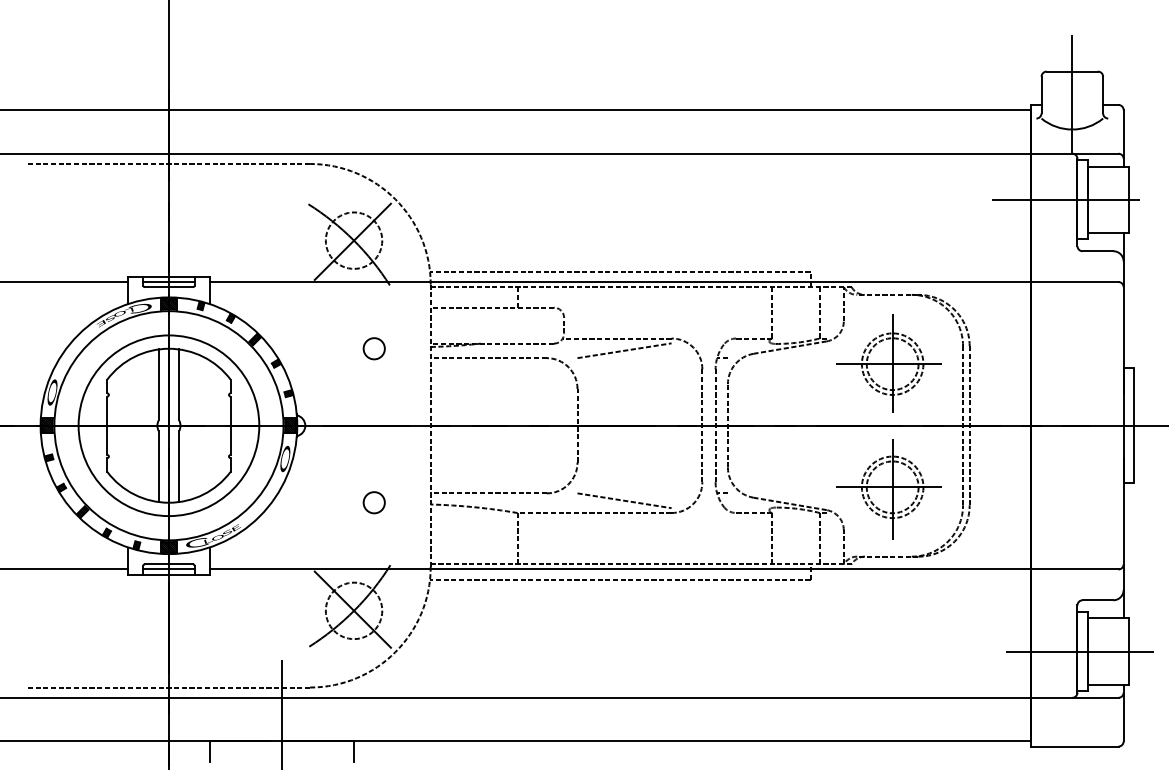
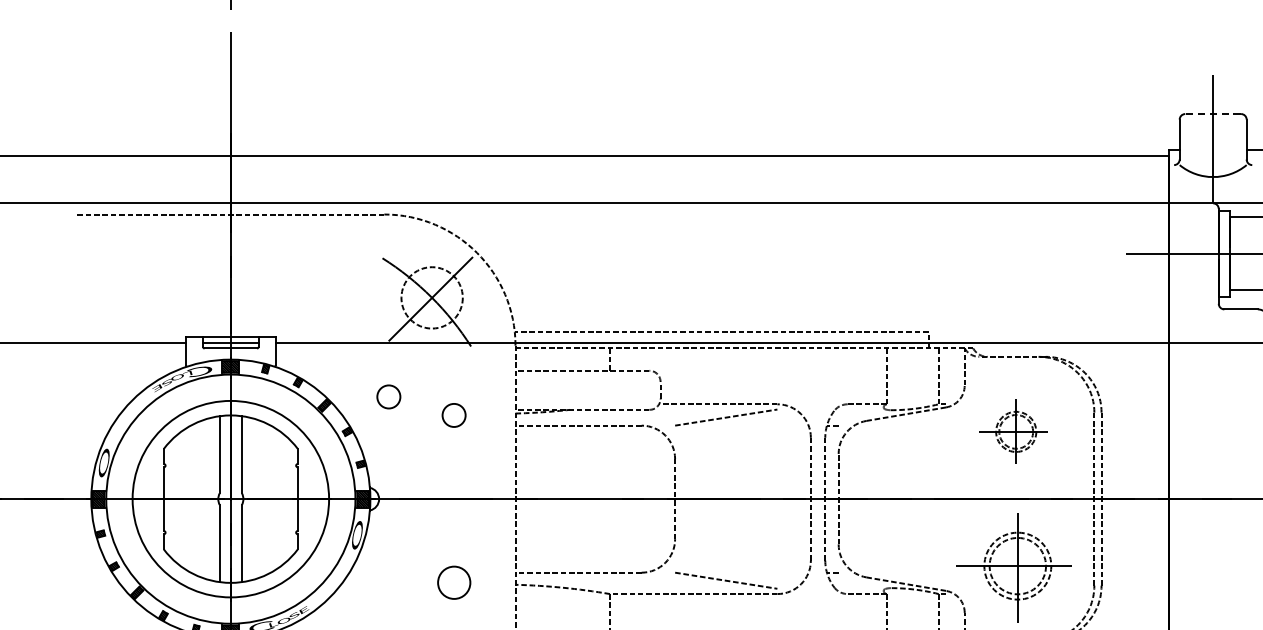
line: (1072, 71) -> (1213, 113), solid -> dashed
circle: (313, 331) -> (388, 396), added
part: (888, 363) -> (1013, 431), size x0.6
circle: (373, 502) -> (453, 582), size x1.4

